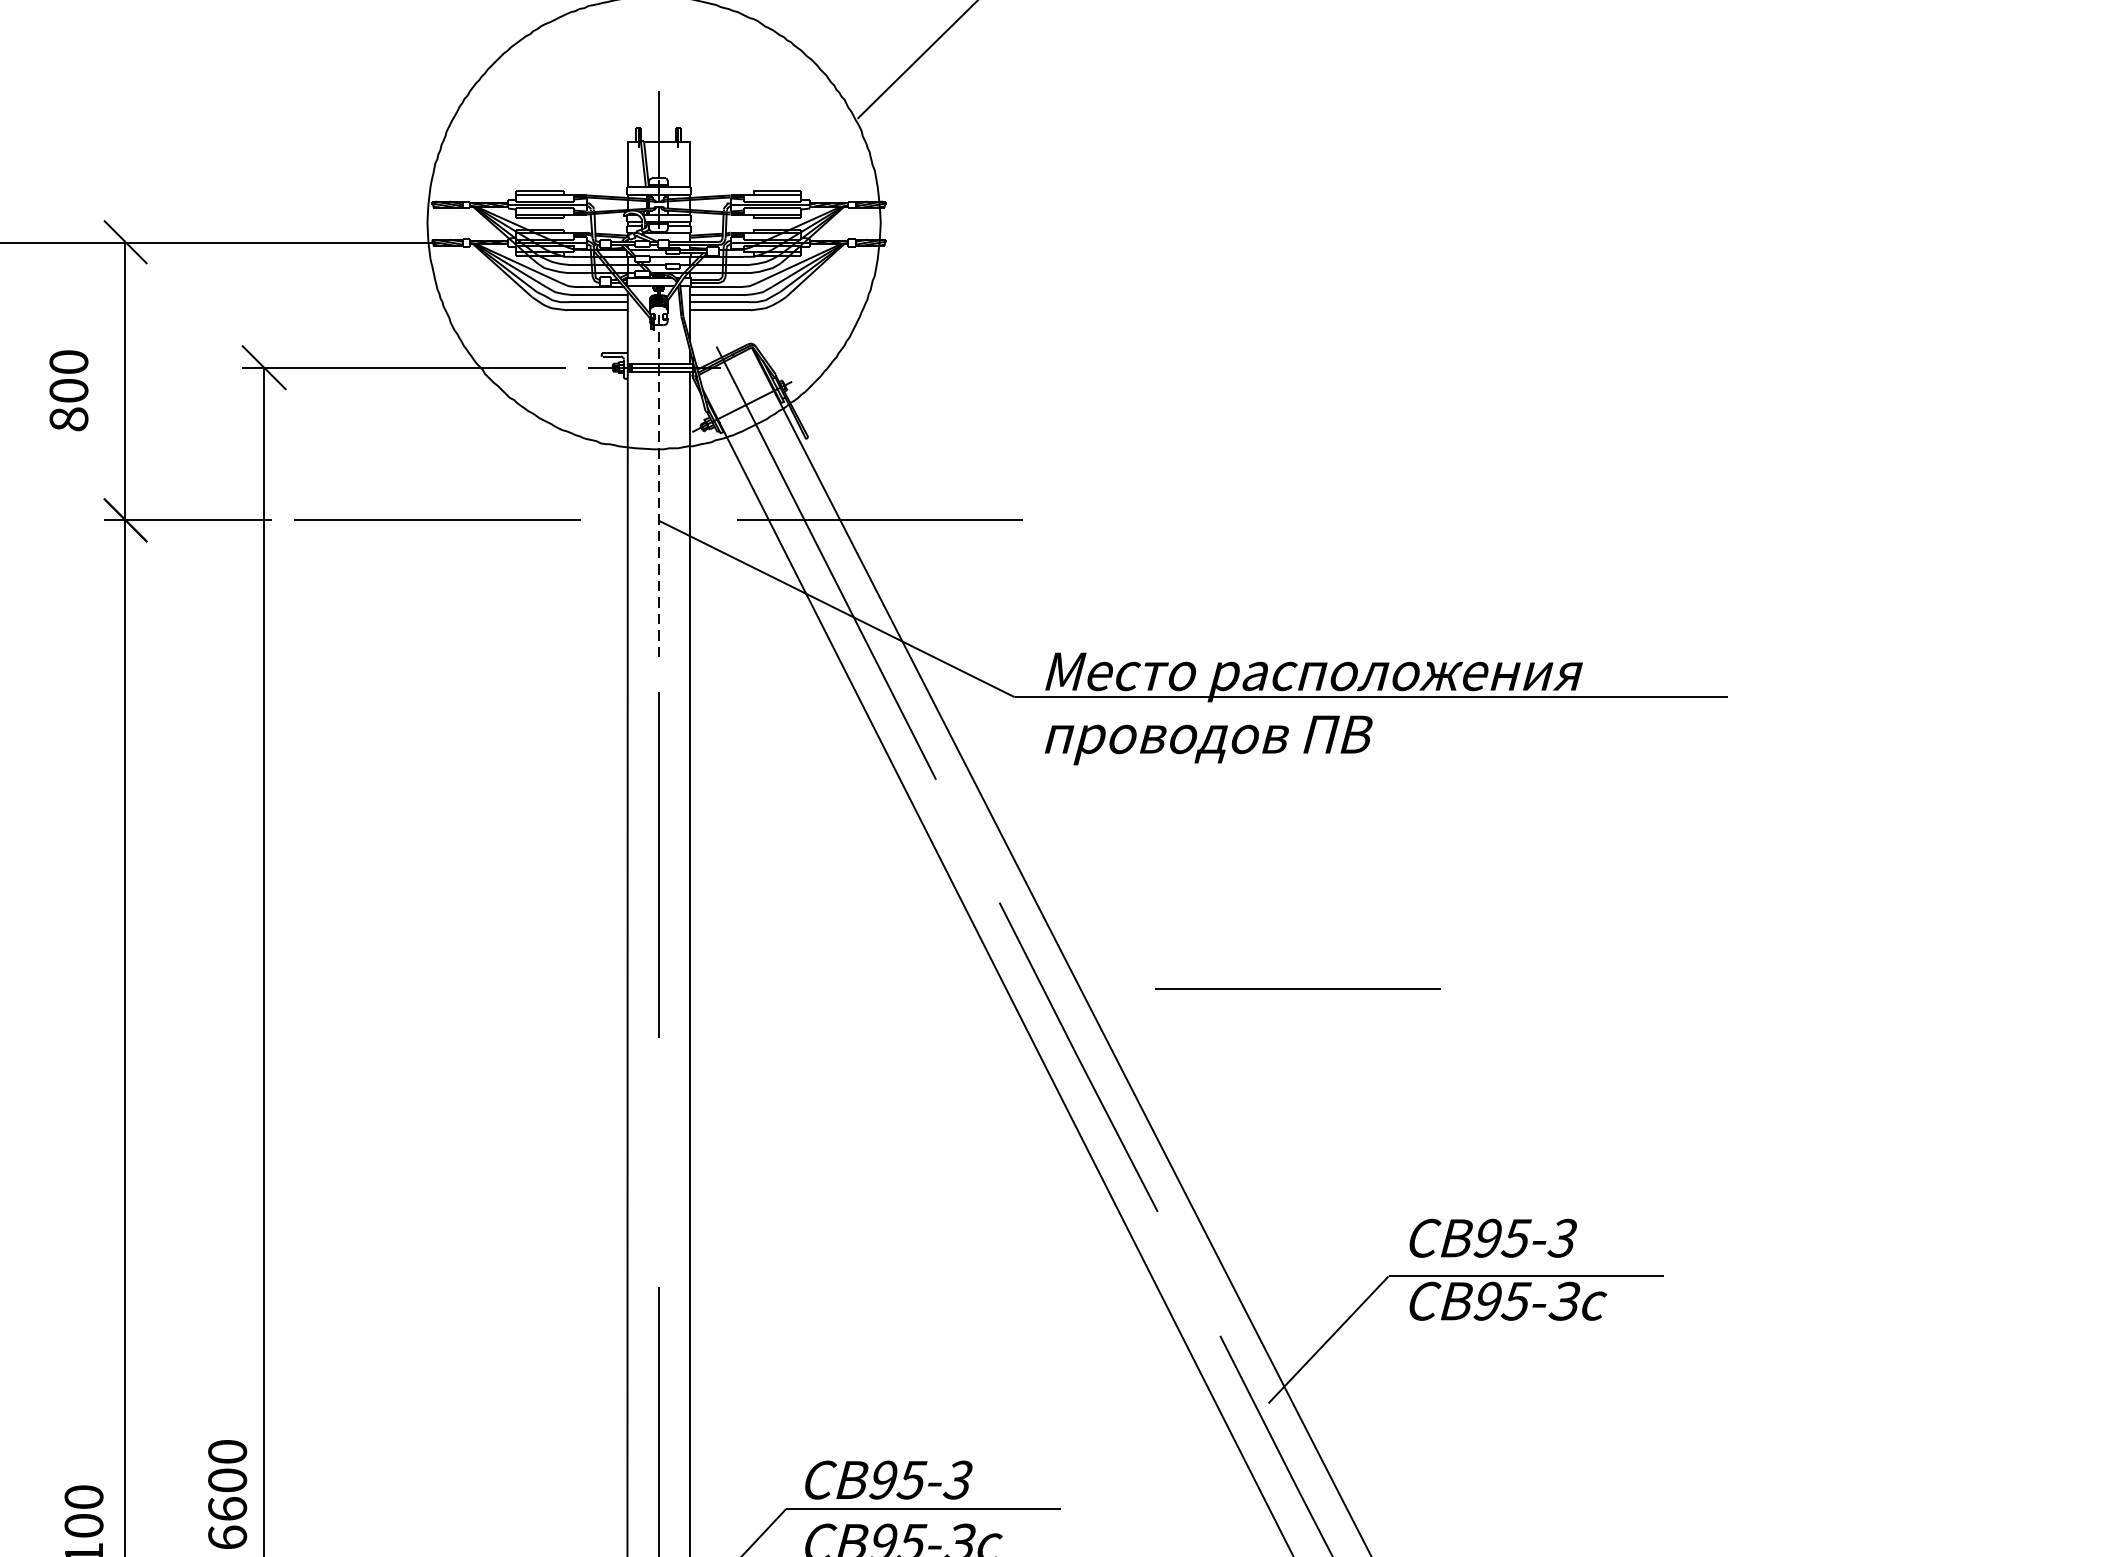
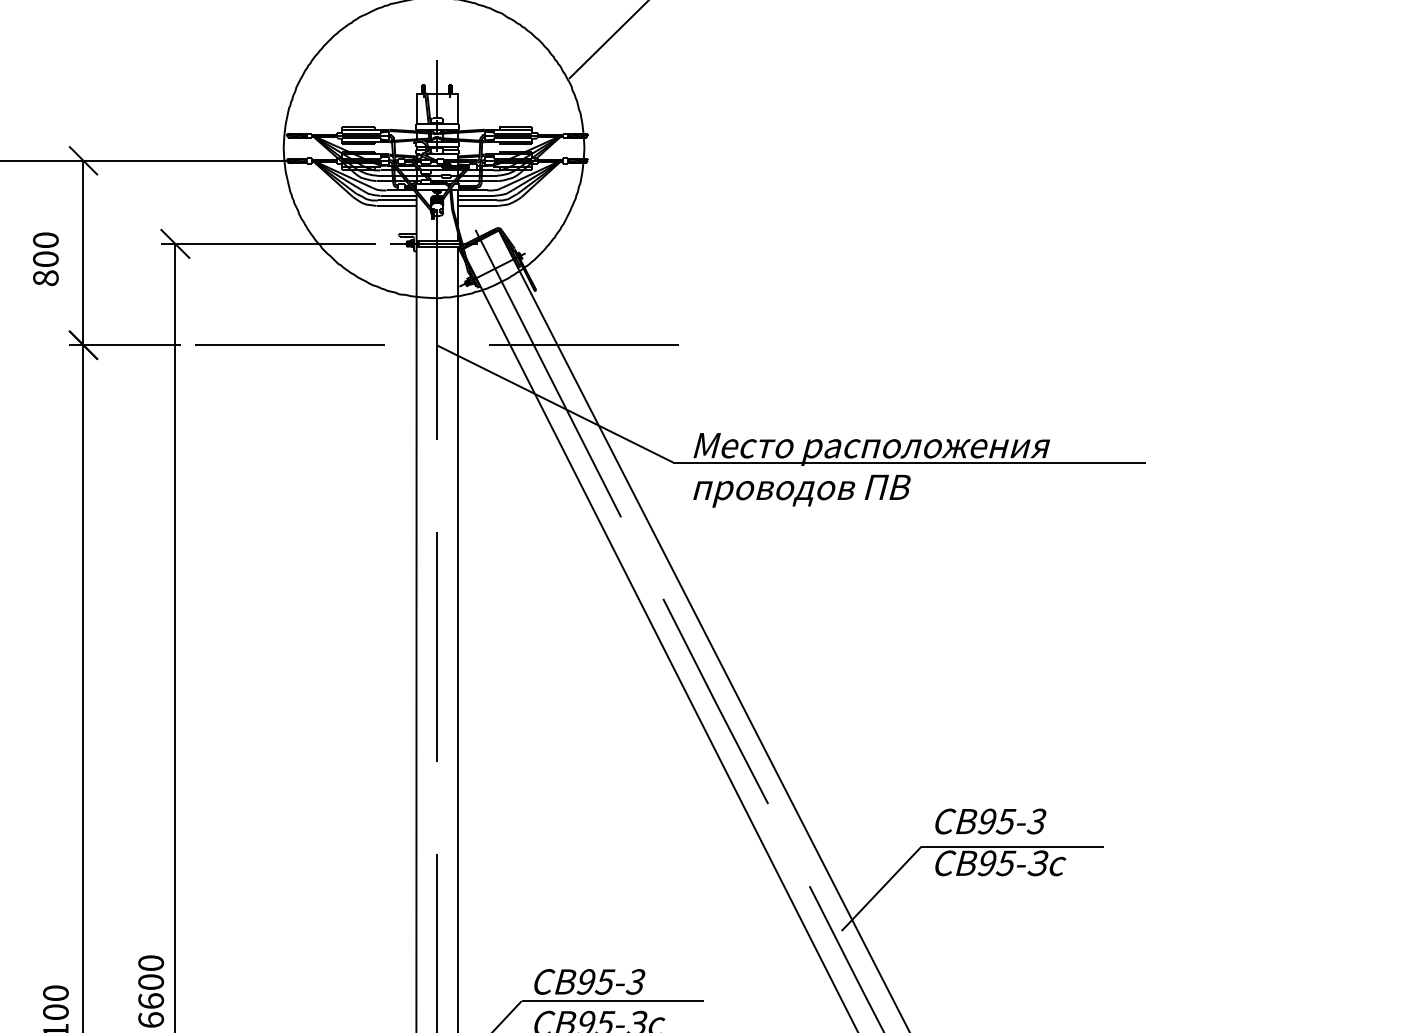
line: (659, 490) -> (437, 325), dashed -> solid
line: (657, 864) -> (436, 646), moved
line: (1296, 988) -> (860, 655), removed

